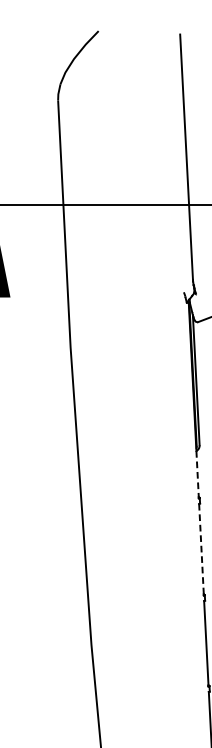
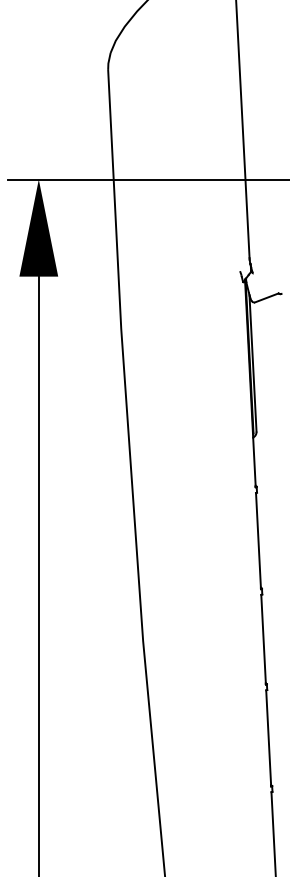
line: (197, 474) -> (254, 462), dashed -> solid
line: (201, 549) -> (258, 540), dashed -> solid

